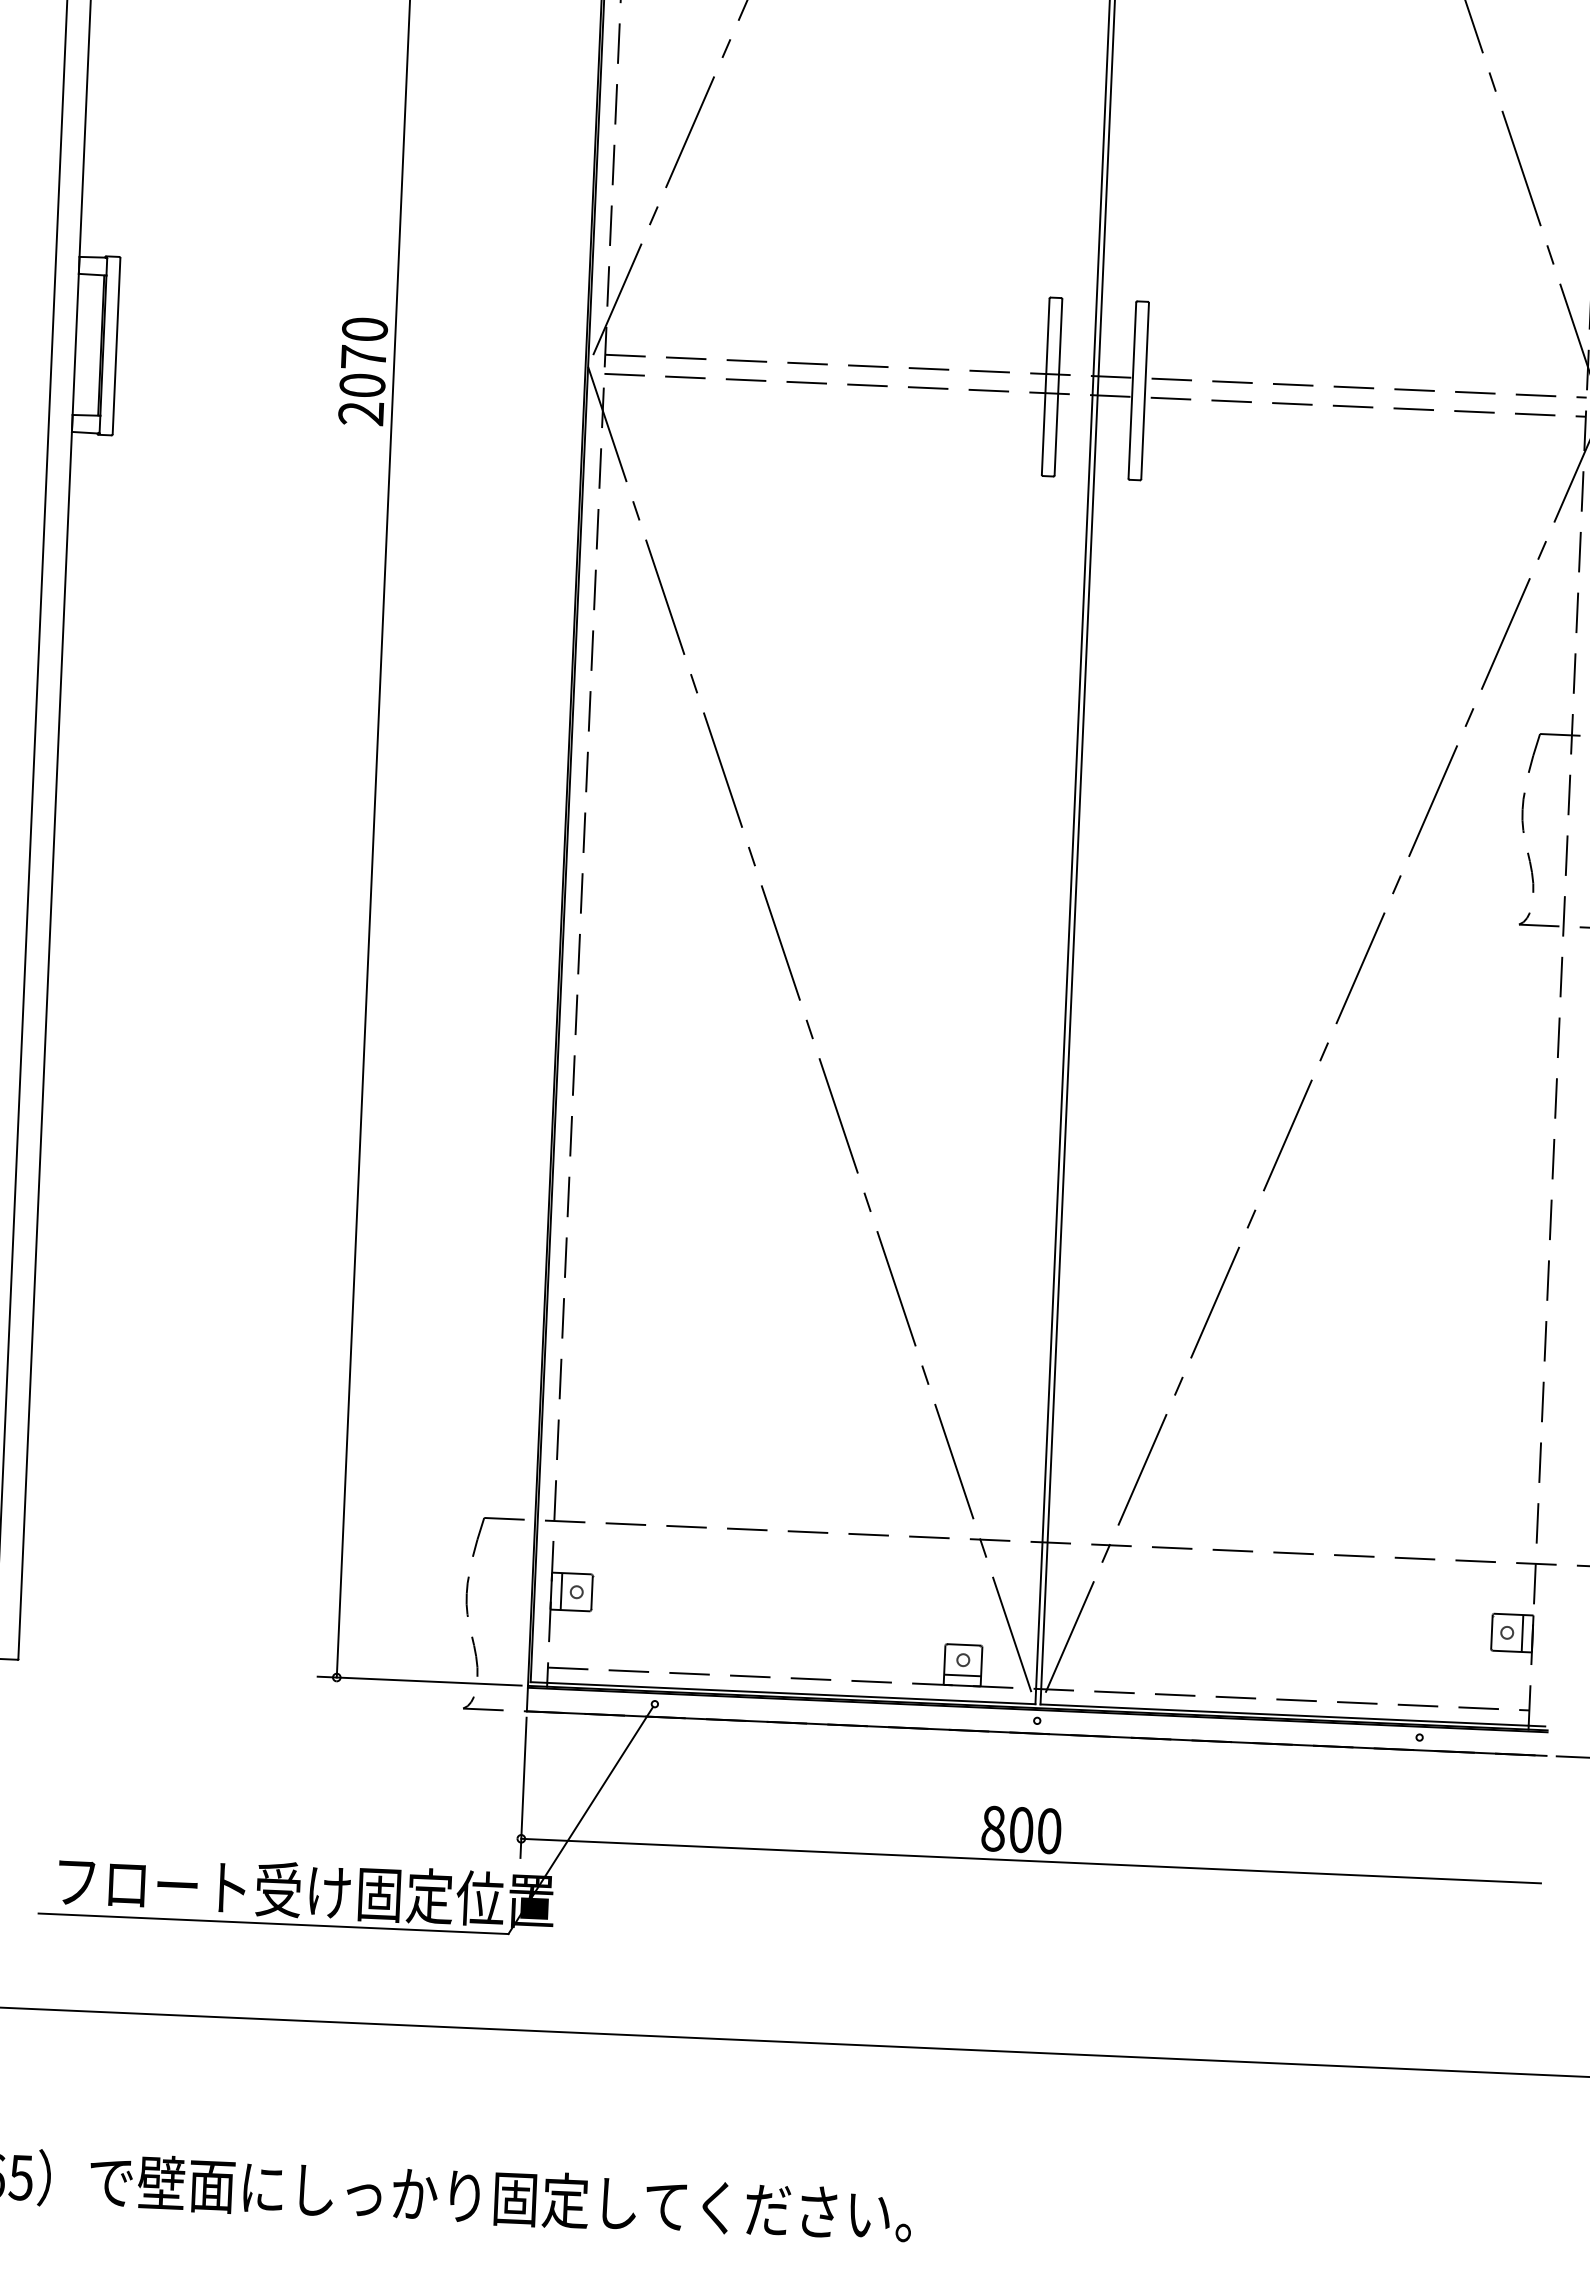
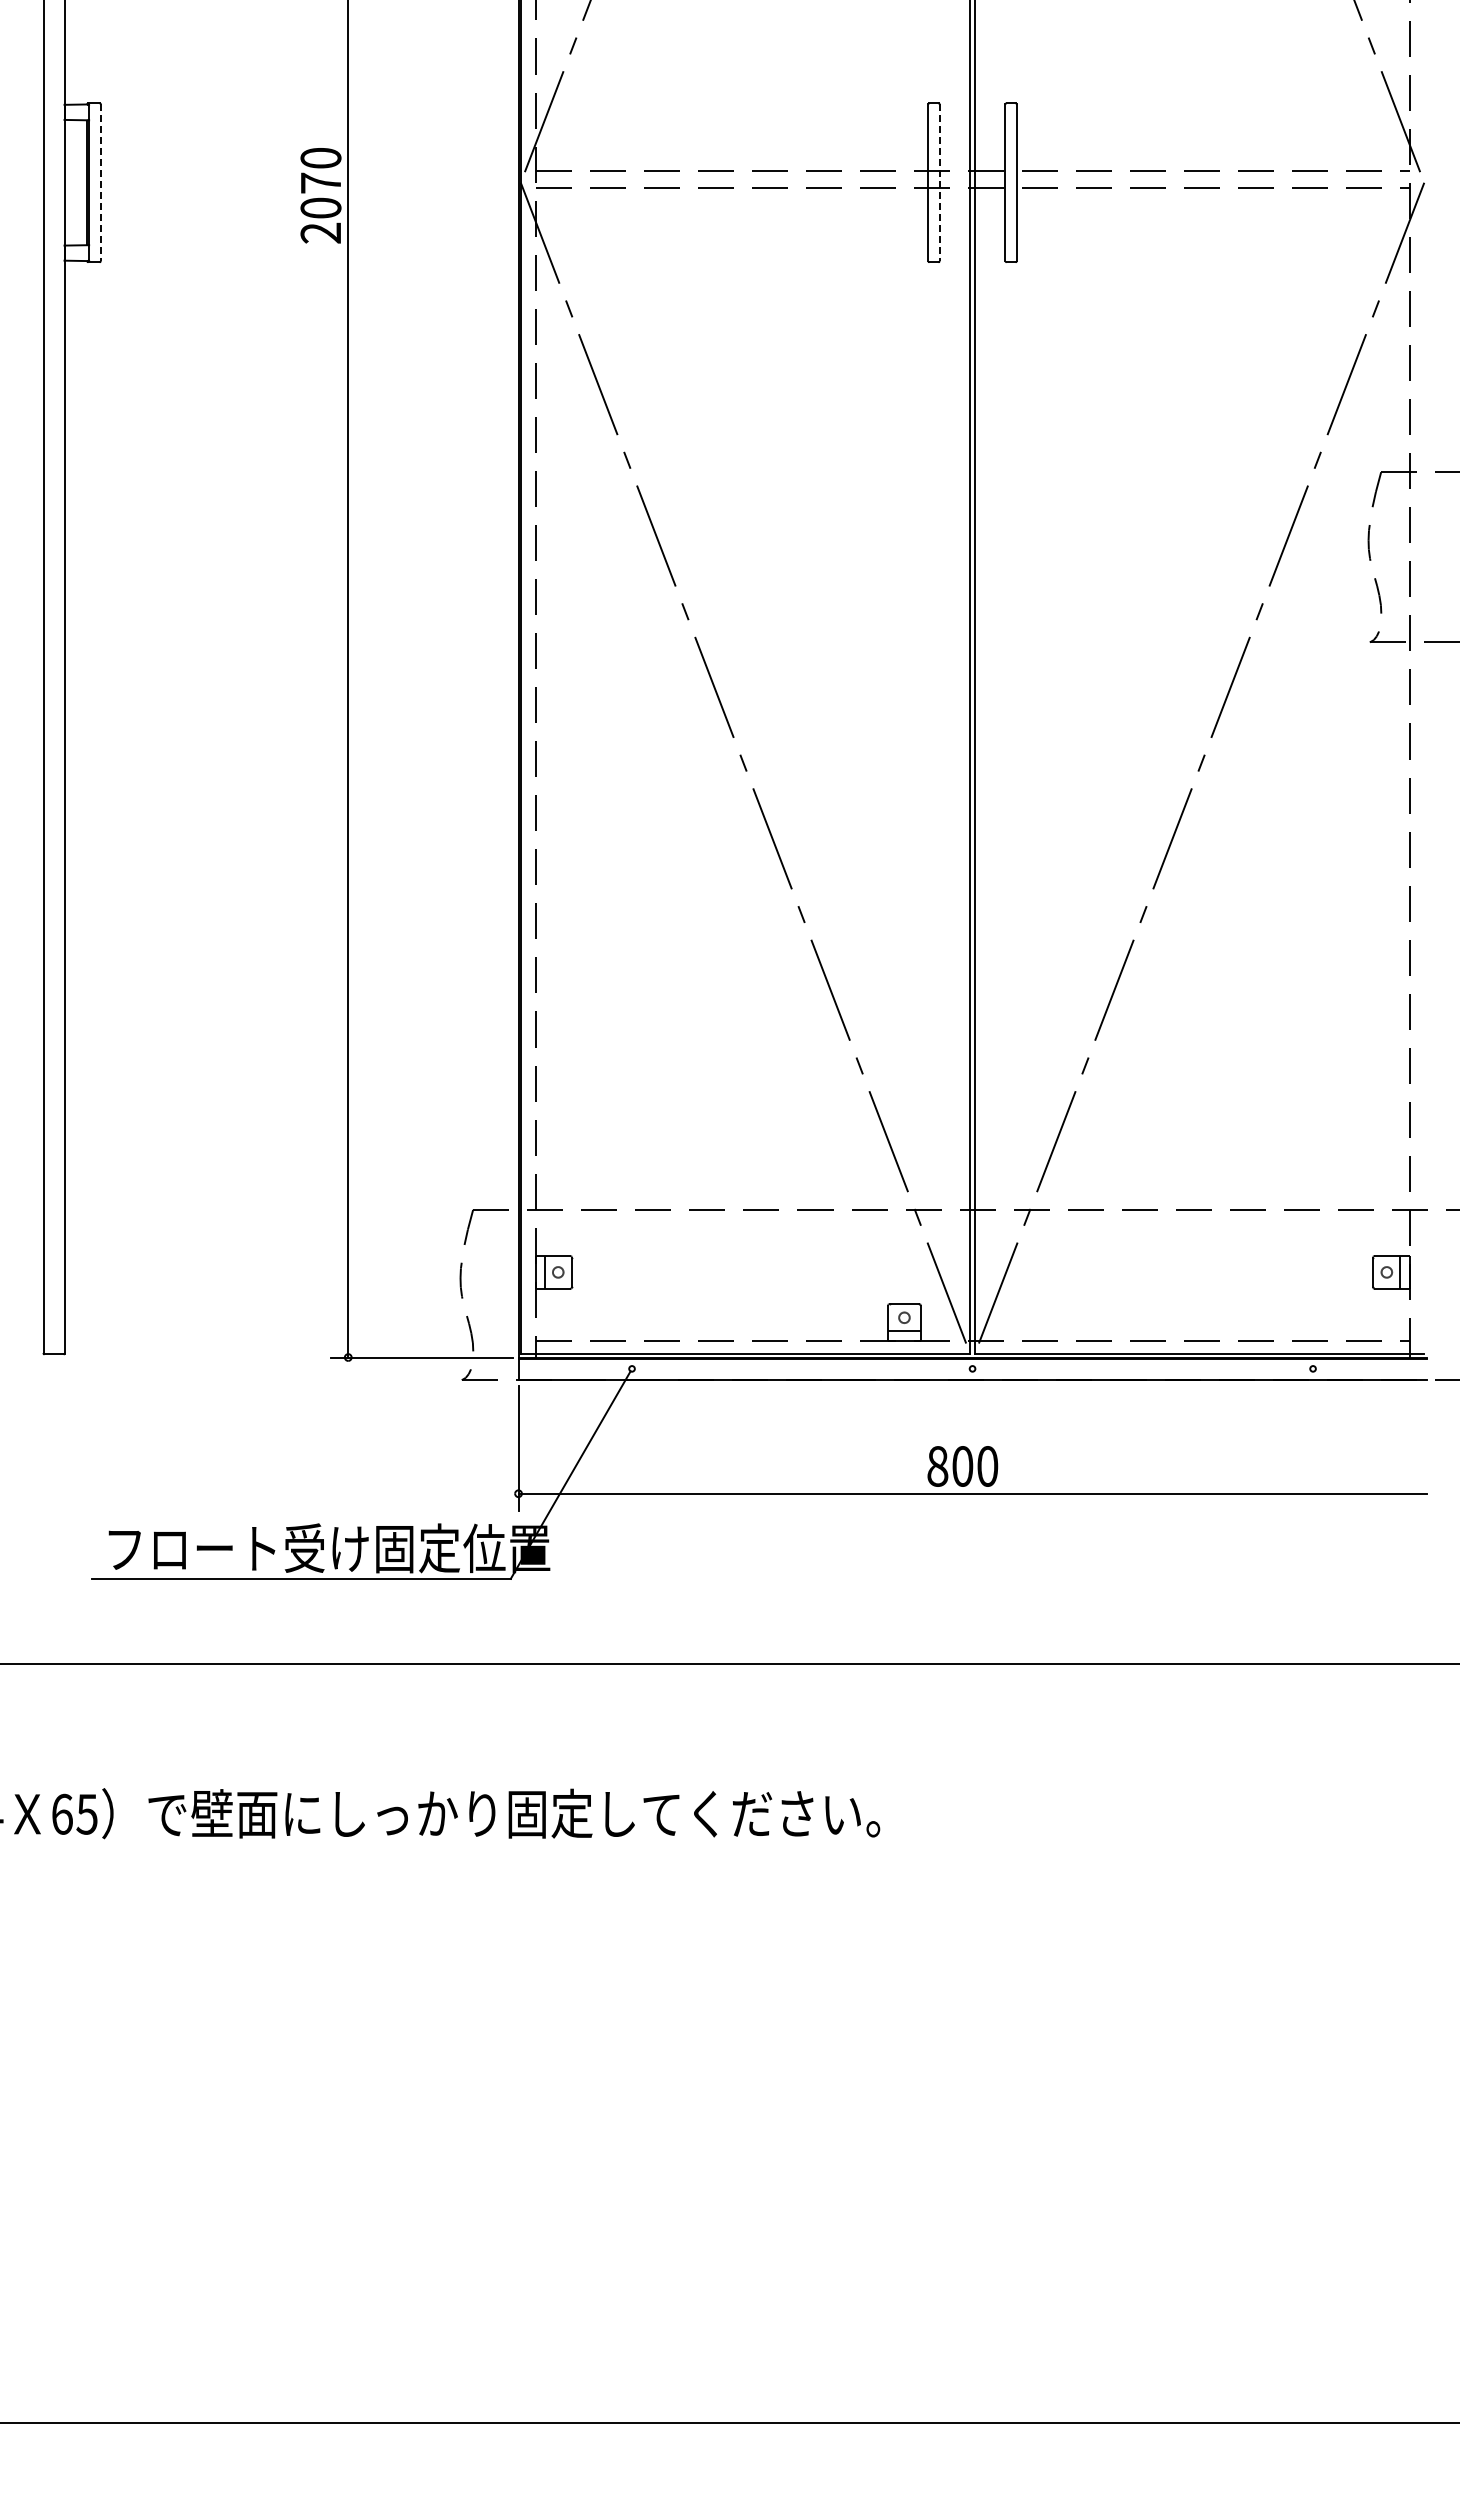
line: (116, 347) -> (100, 183), solid -> dashed
line: (1058, 388) -> (939, 183), solid -> dashed

